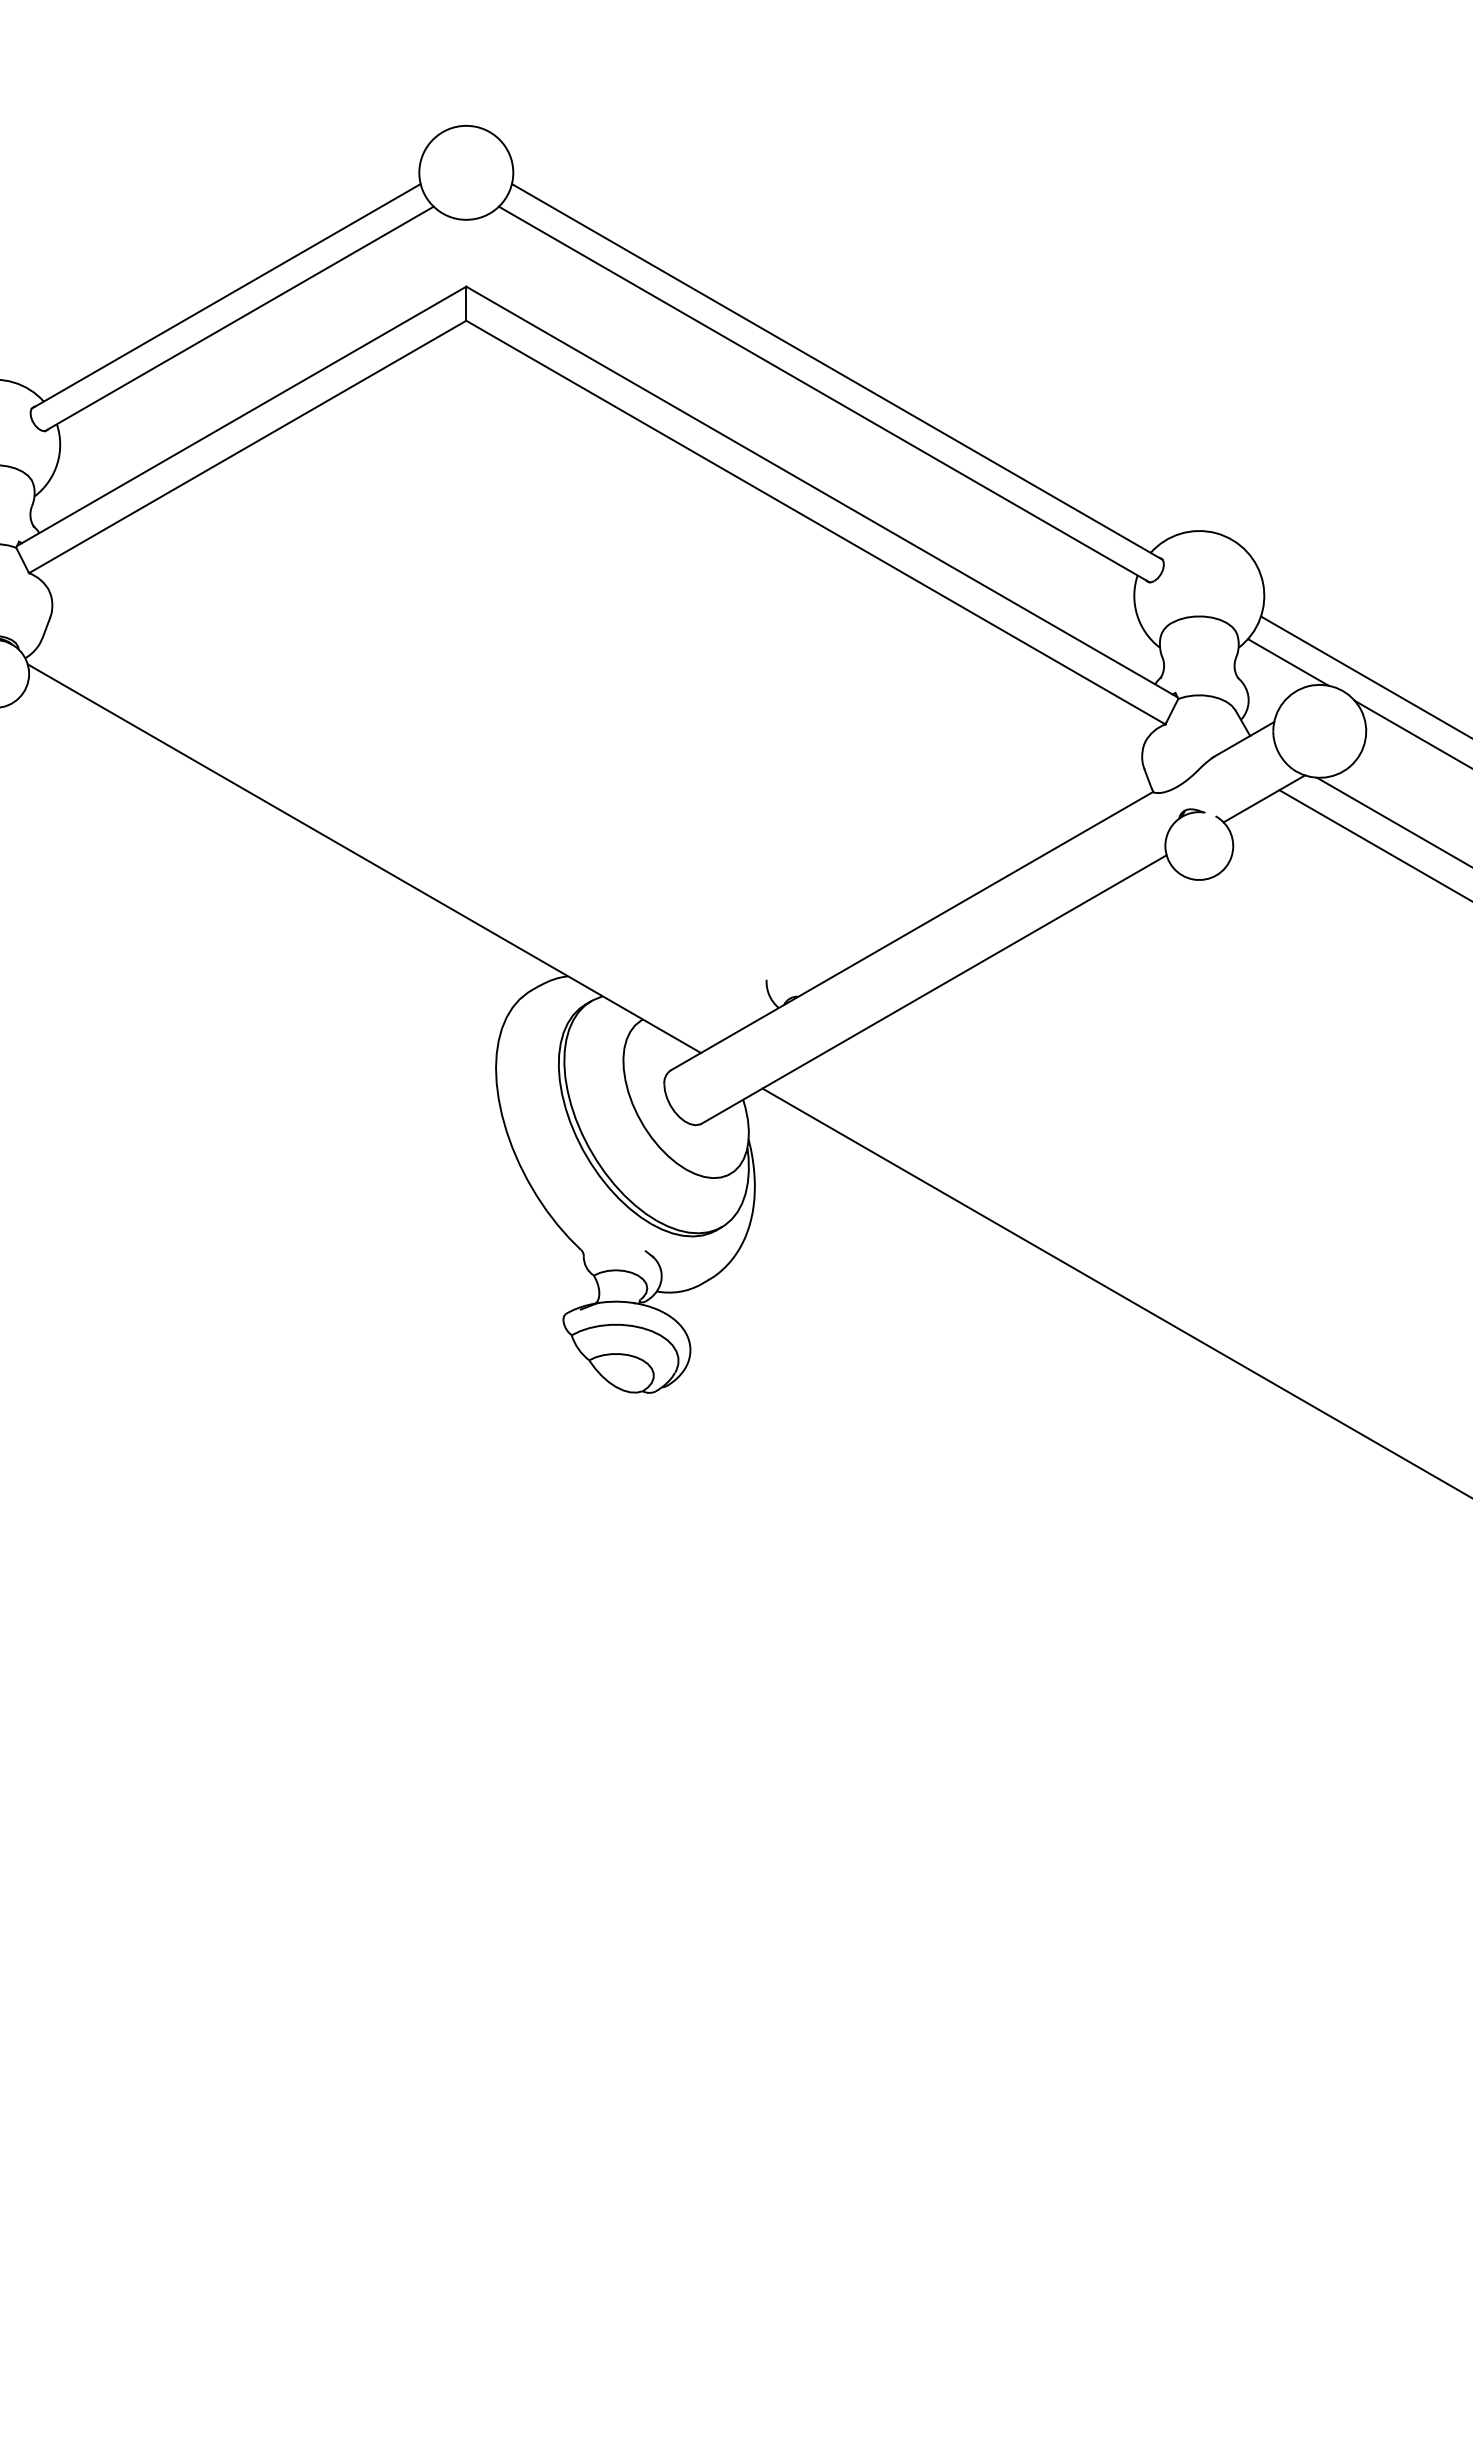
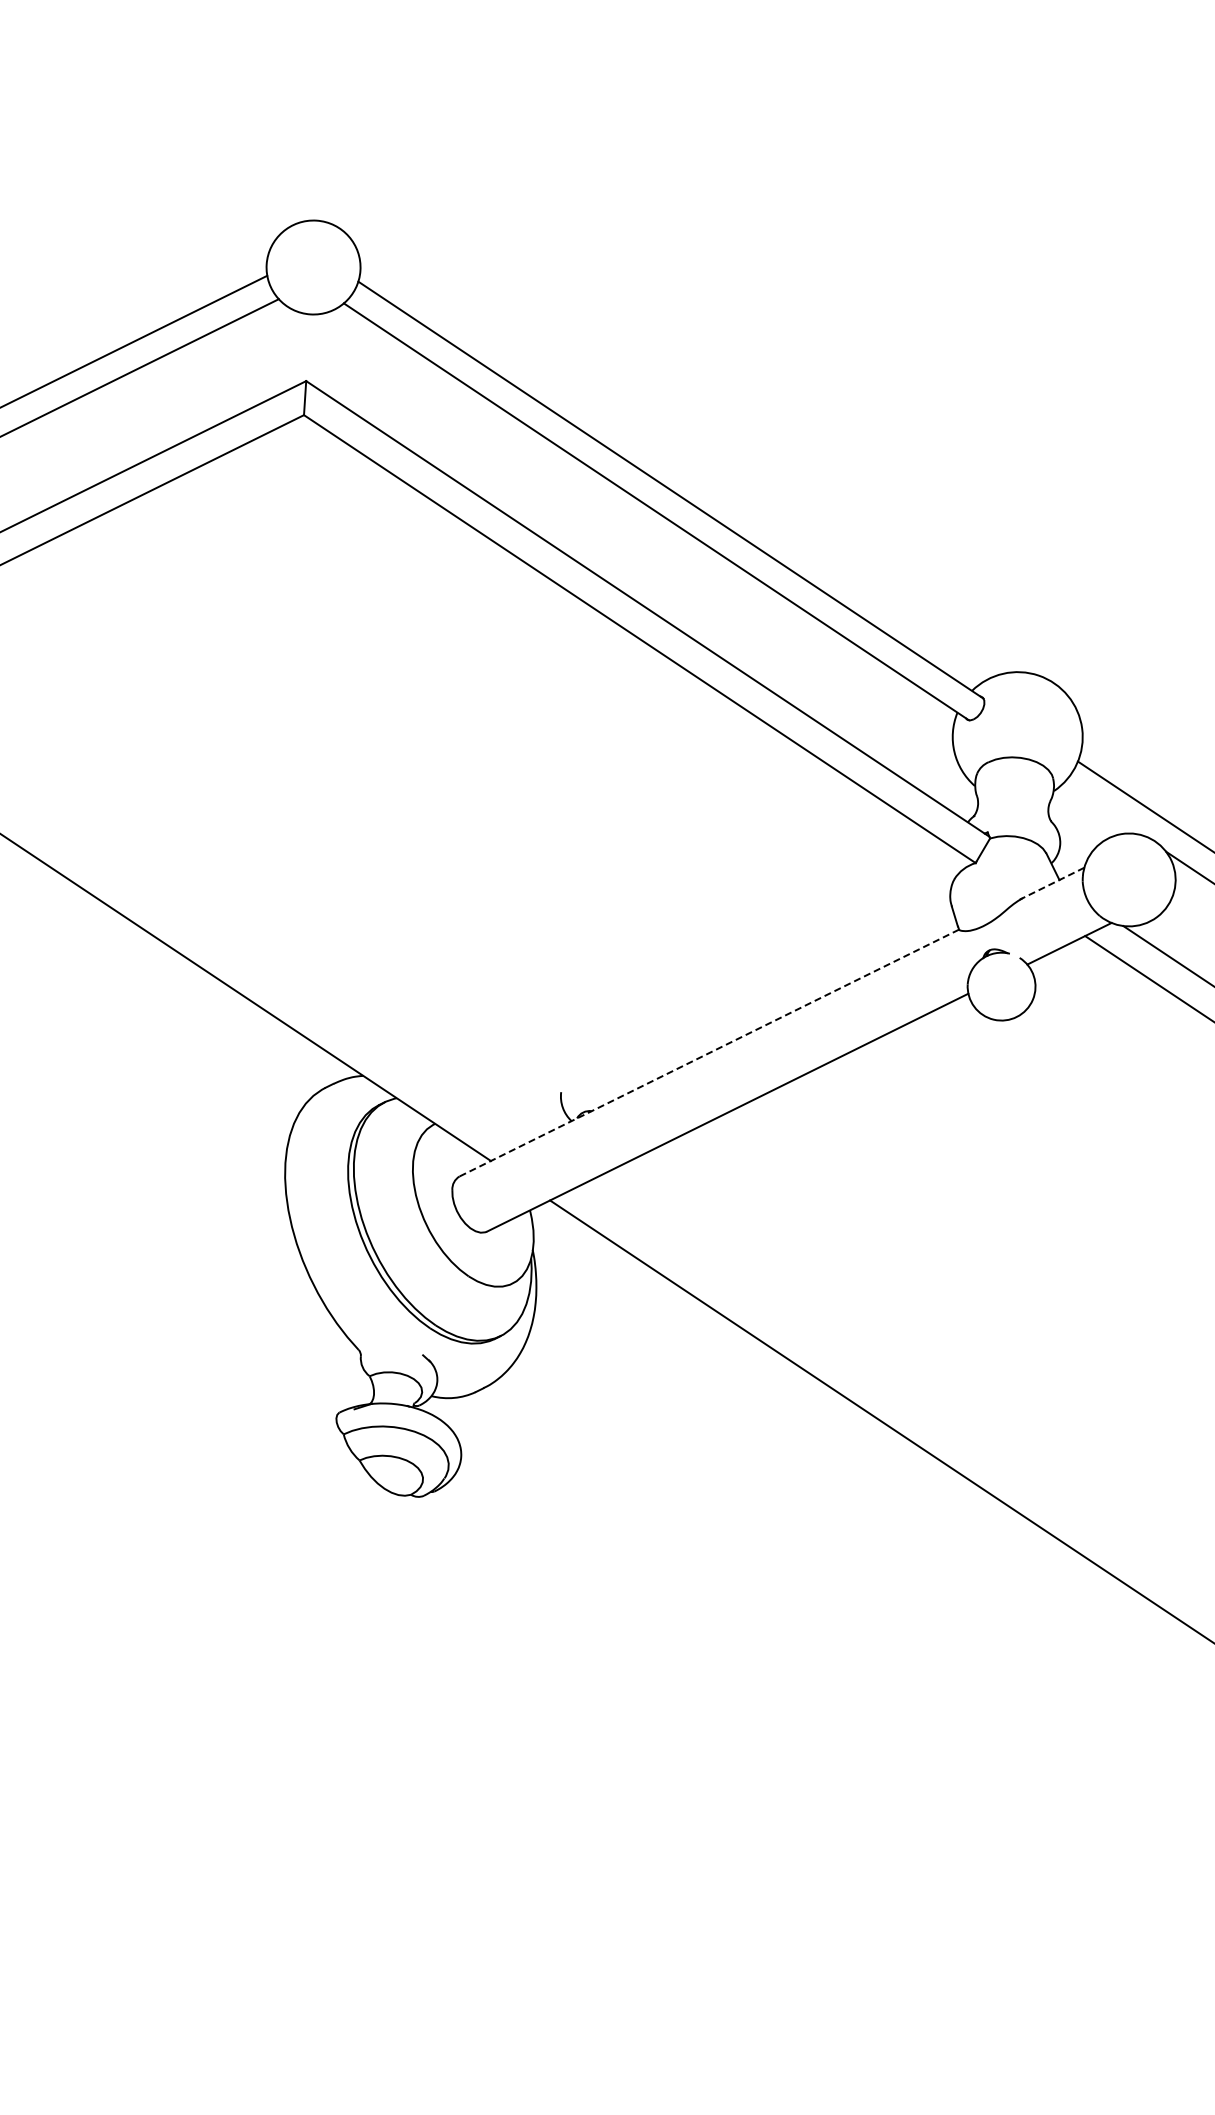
line: (1287, 662) -> (1101, 809), removed
line: (1242, 740) -> (1051, 884), solid -> dashed
line: (912, 931) -> (709, 1053), solid -> dashed

